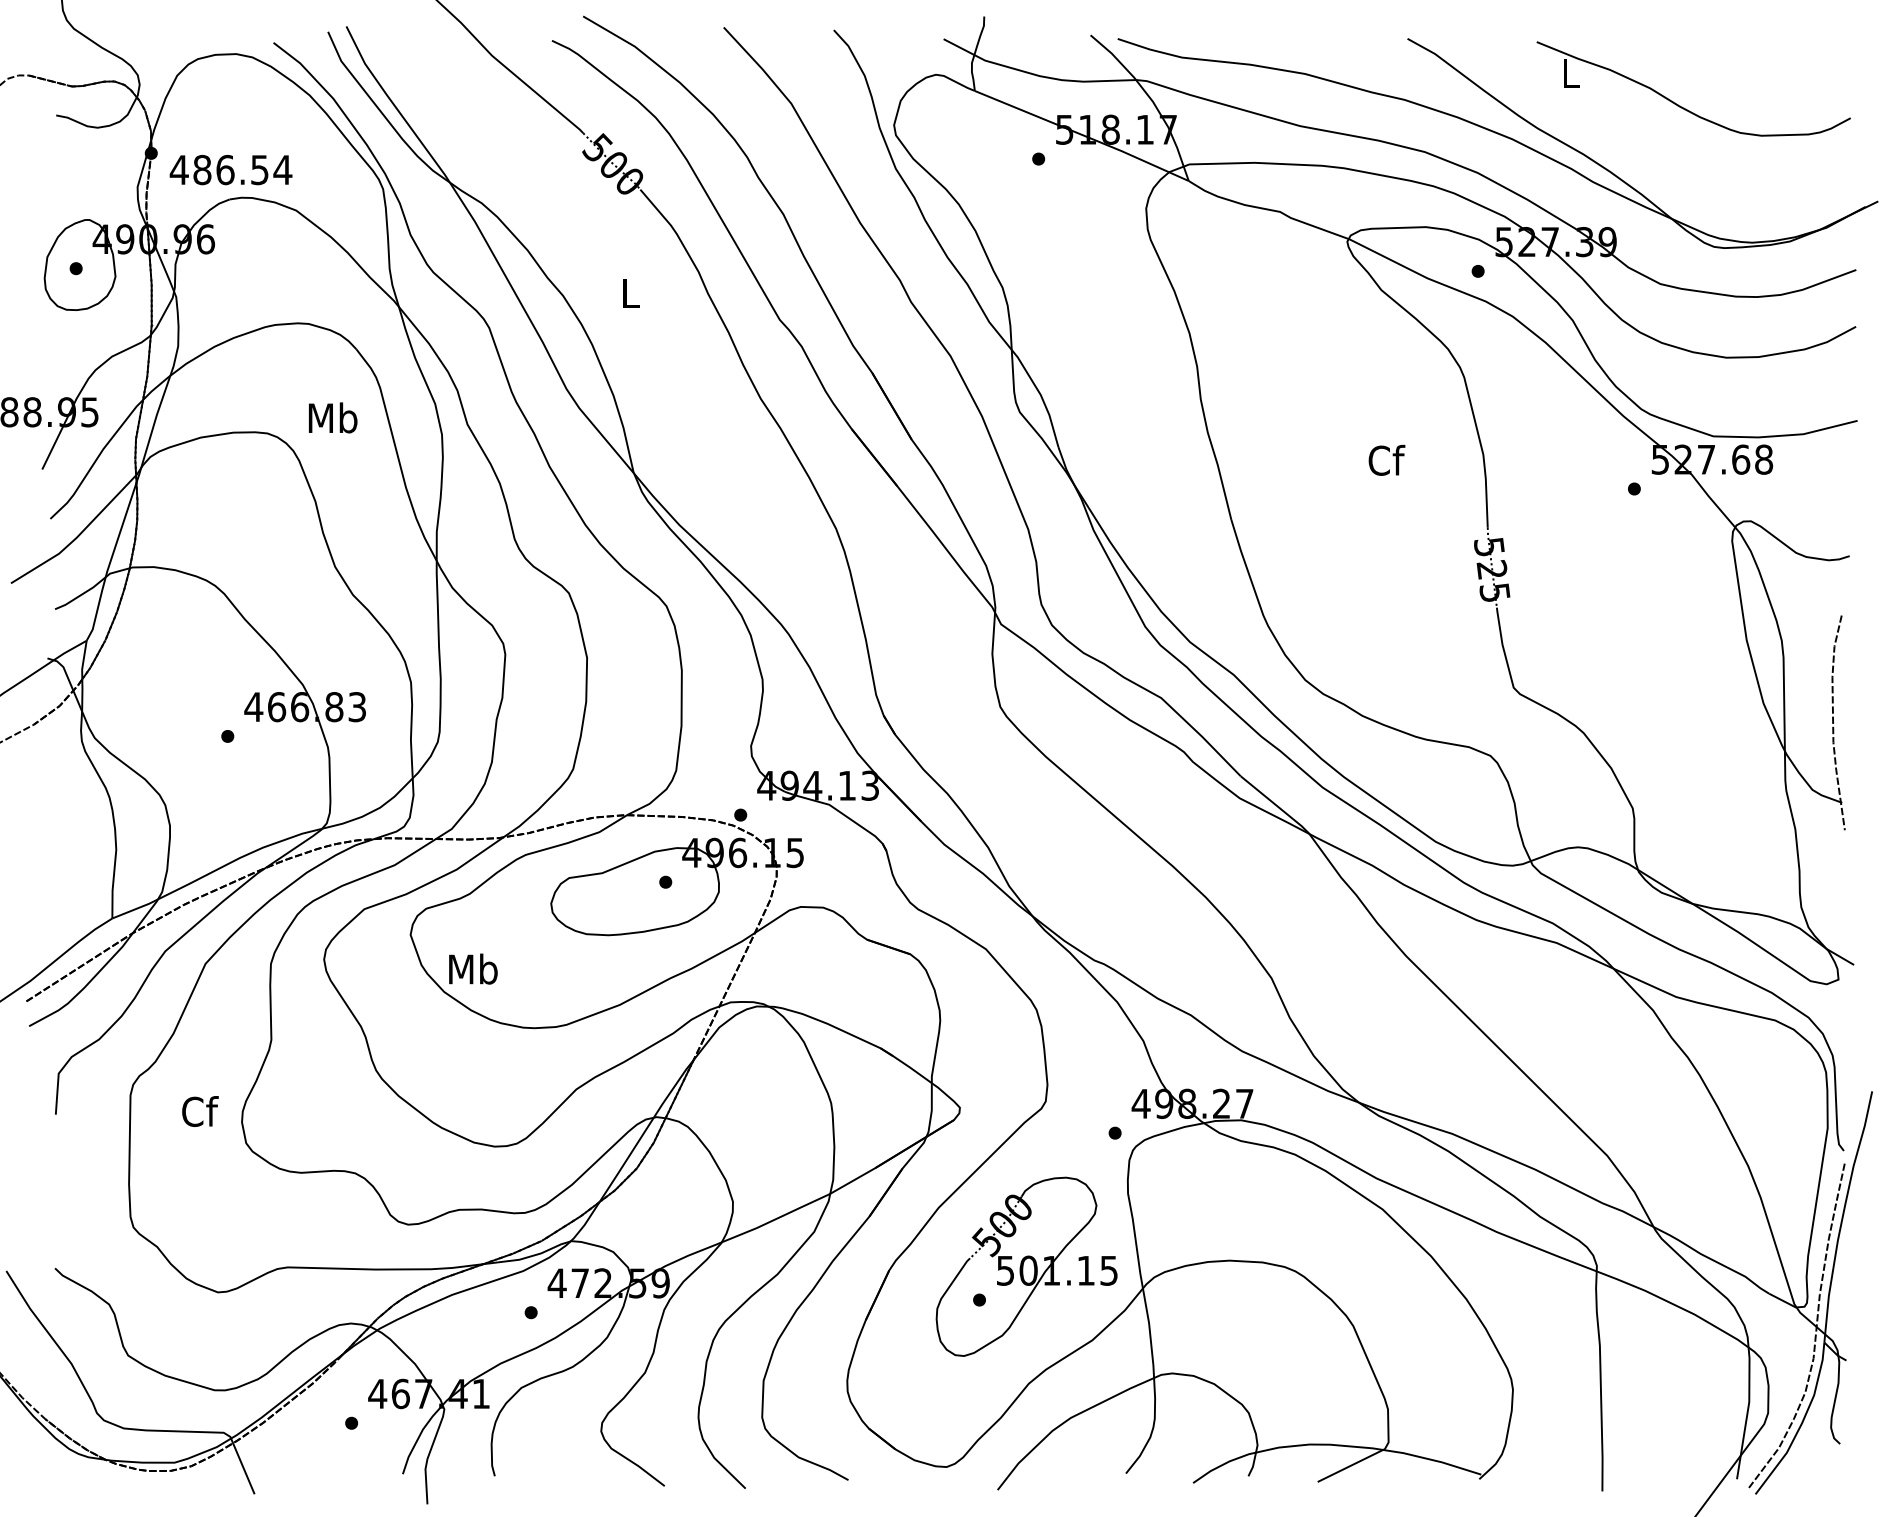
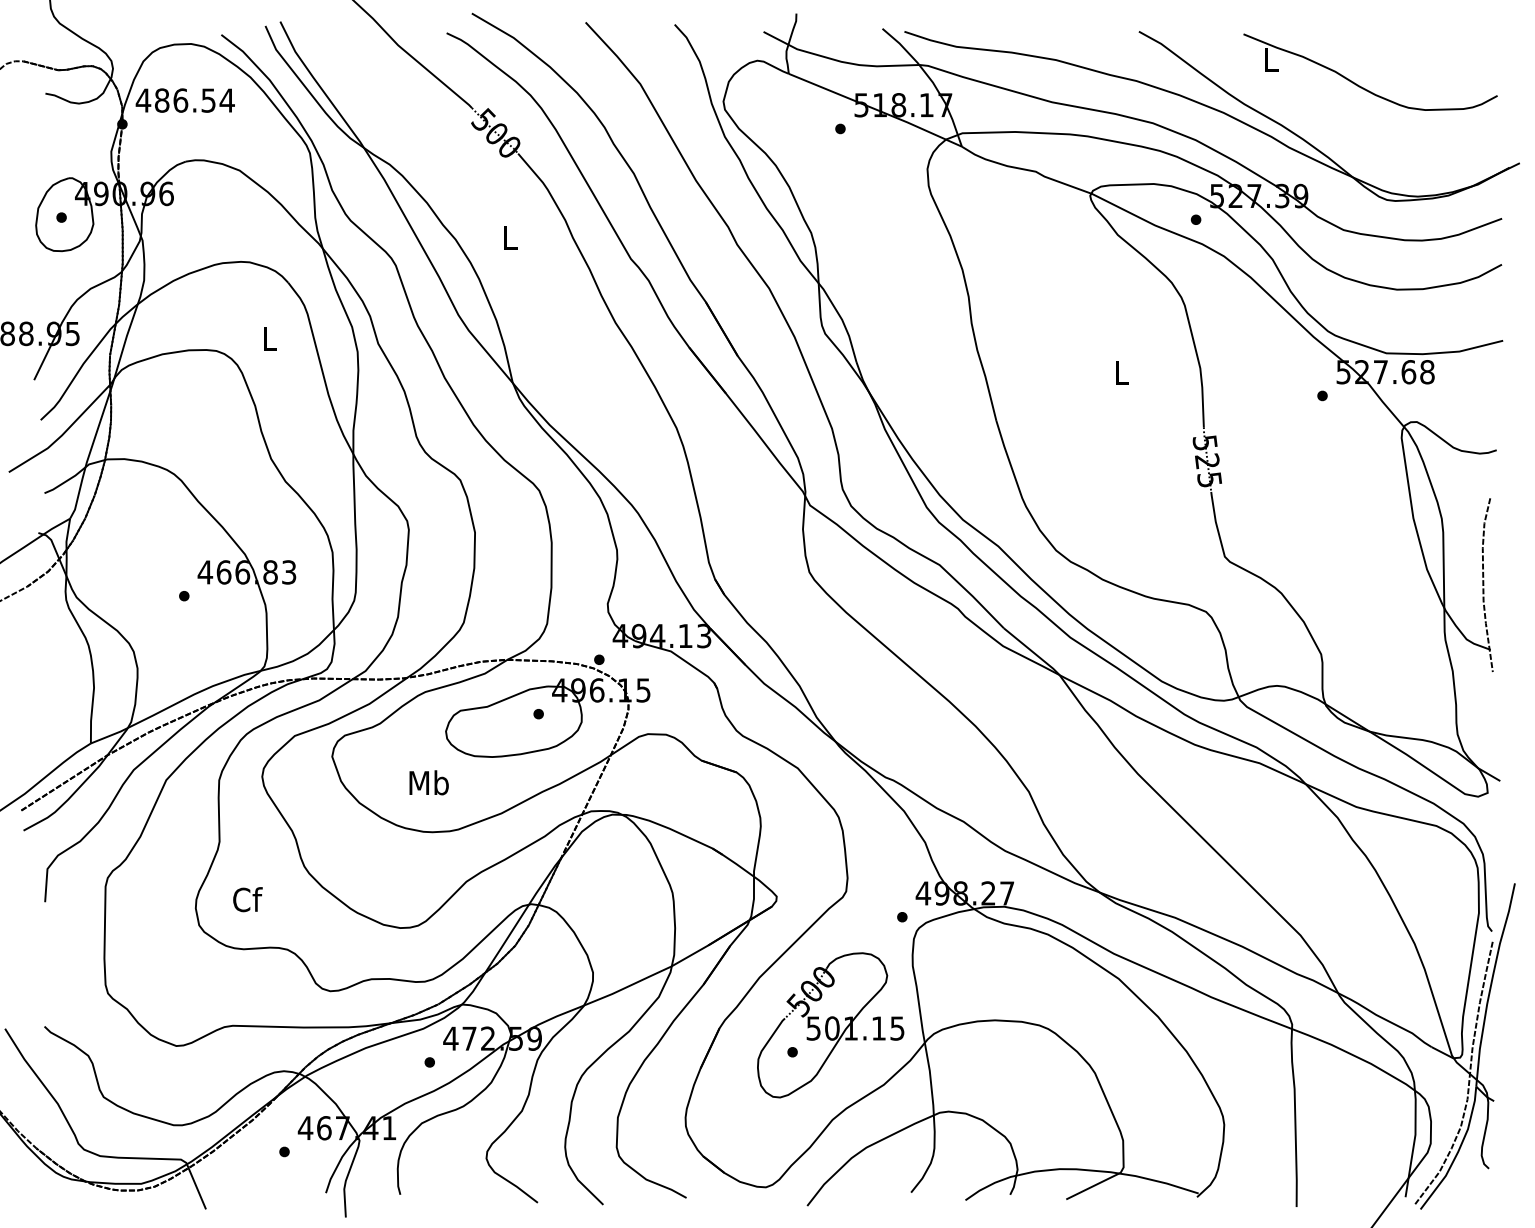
text: (230, 169) -> (184, 100), moved
text: (332, 417) -> (269, 338), Mb -> L
text: (1386, 459) -> (1121, 372), Cf -> L
text: (473, 968) -> (429, 782), moved
text: (200, 1111) -> (247, 899), moved

